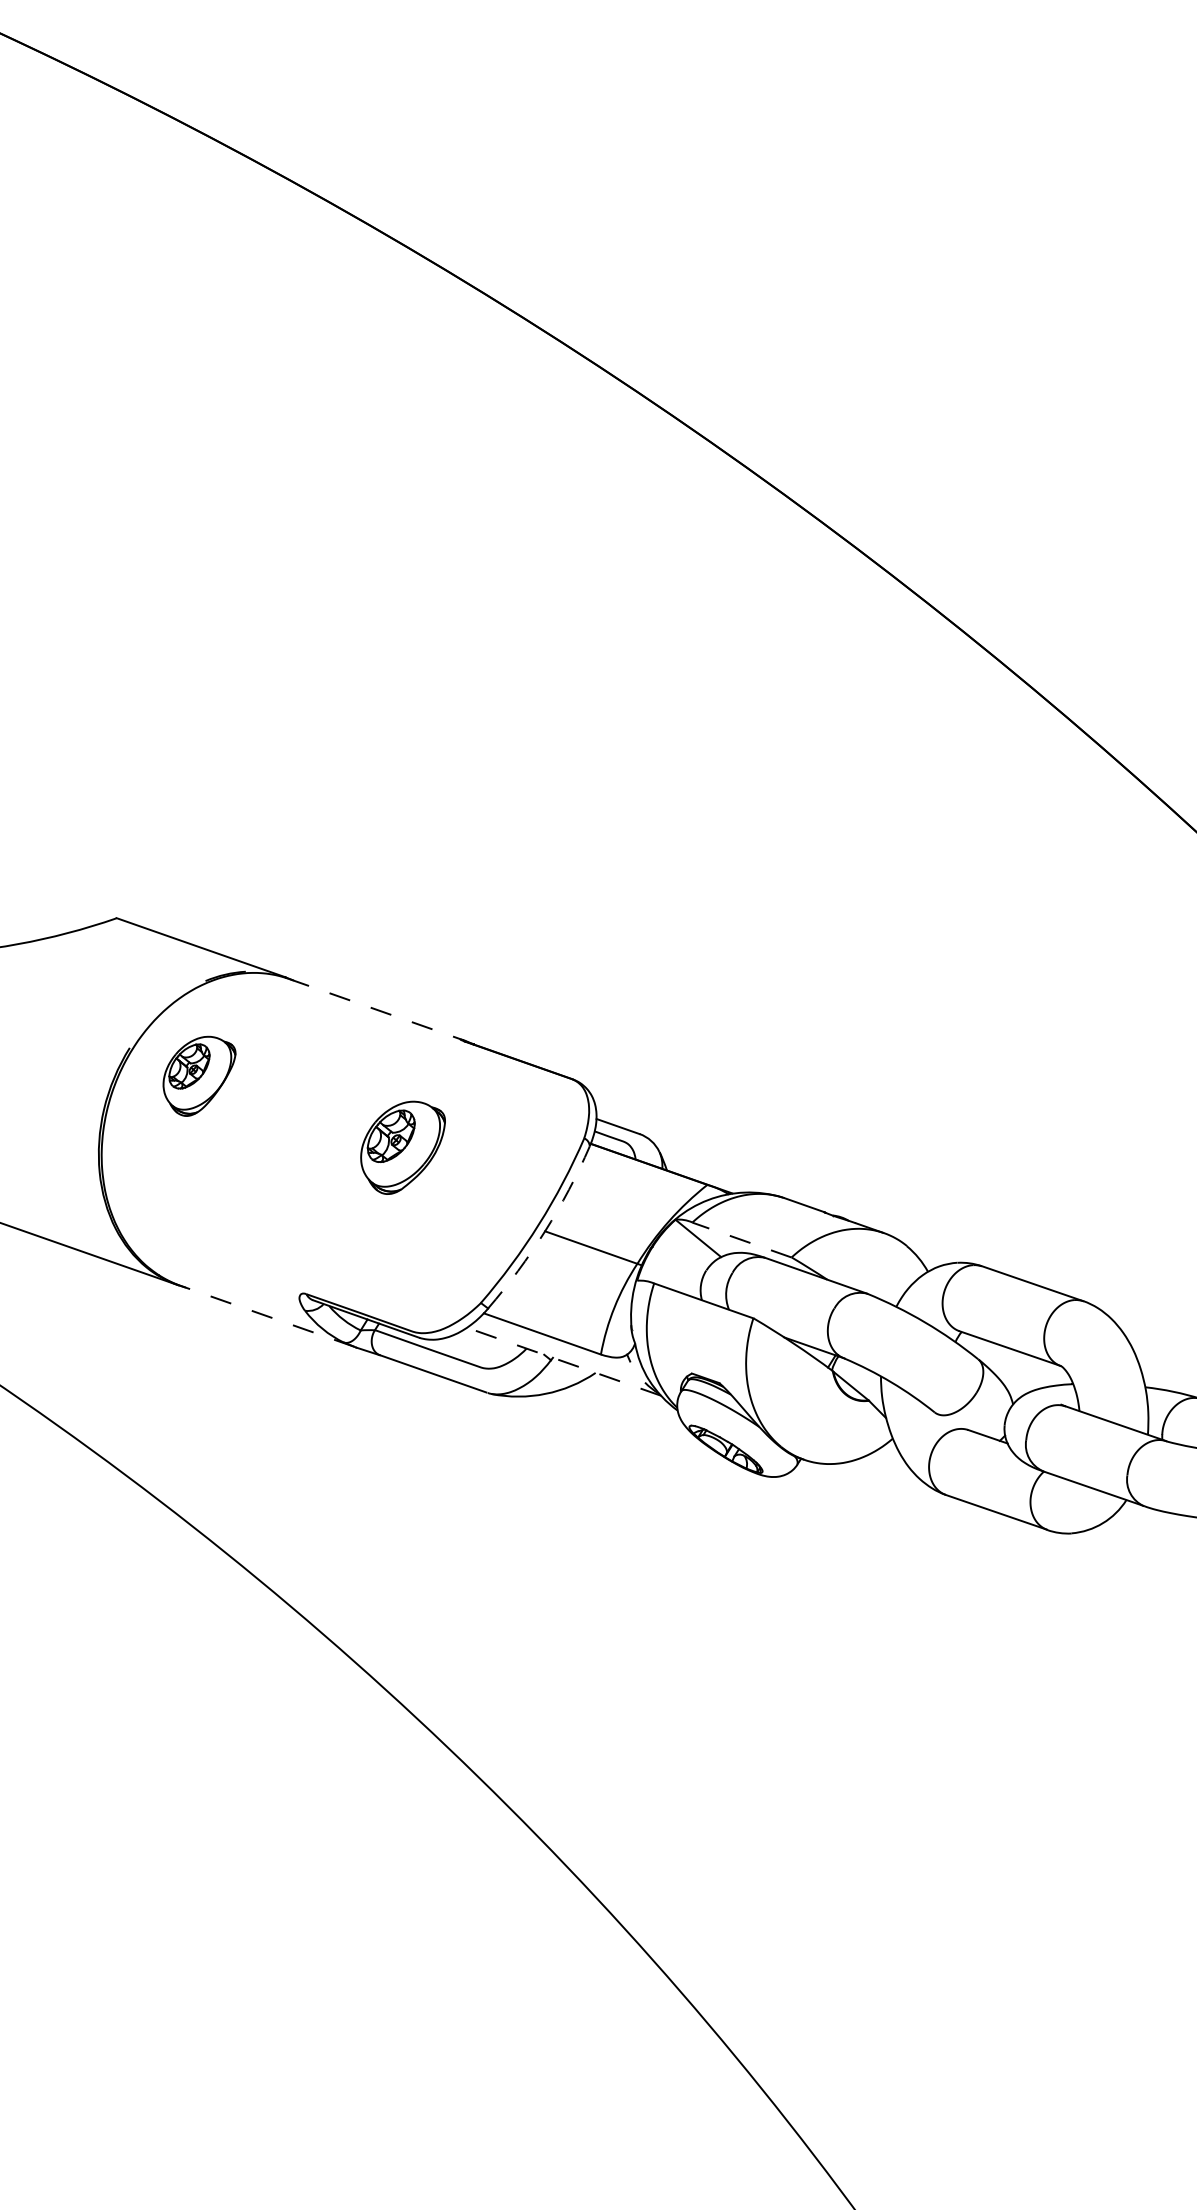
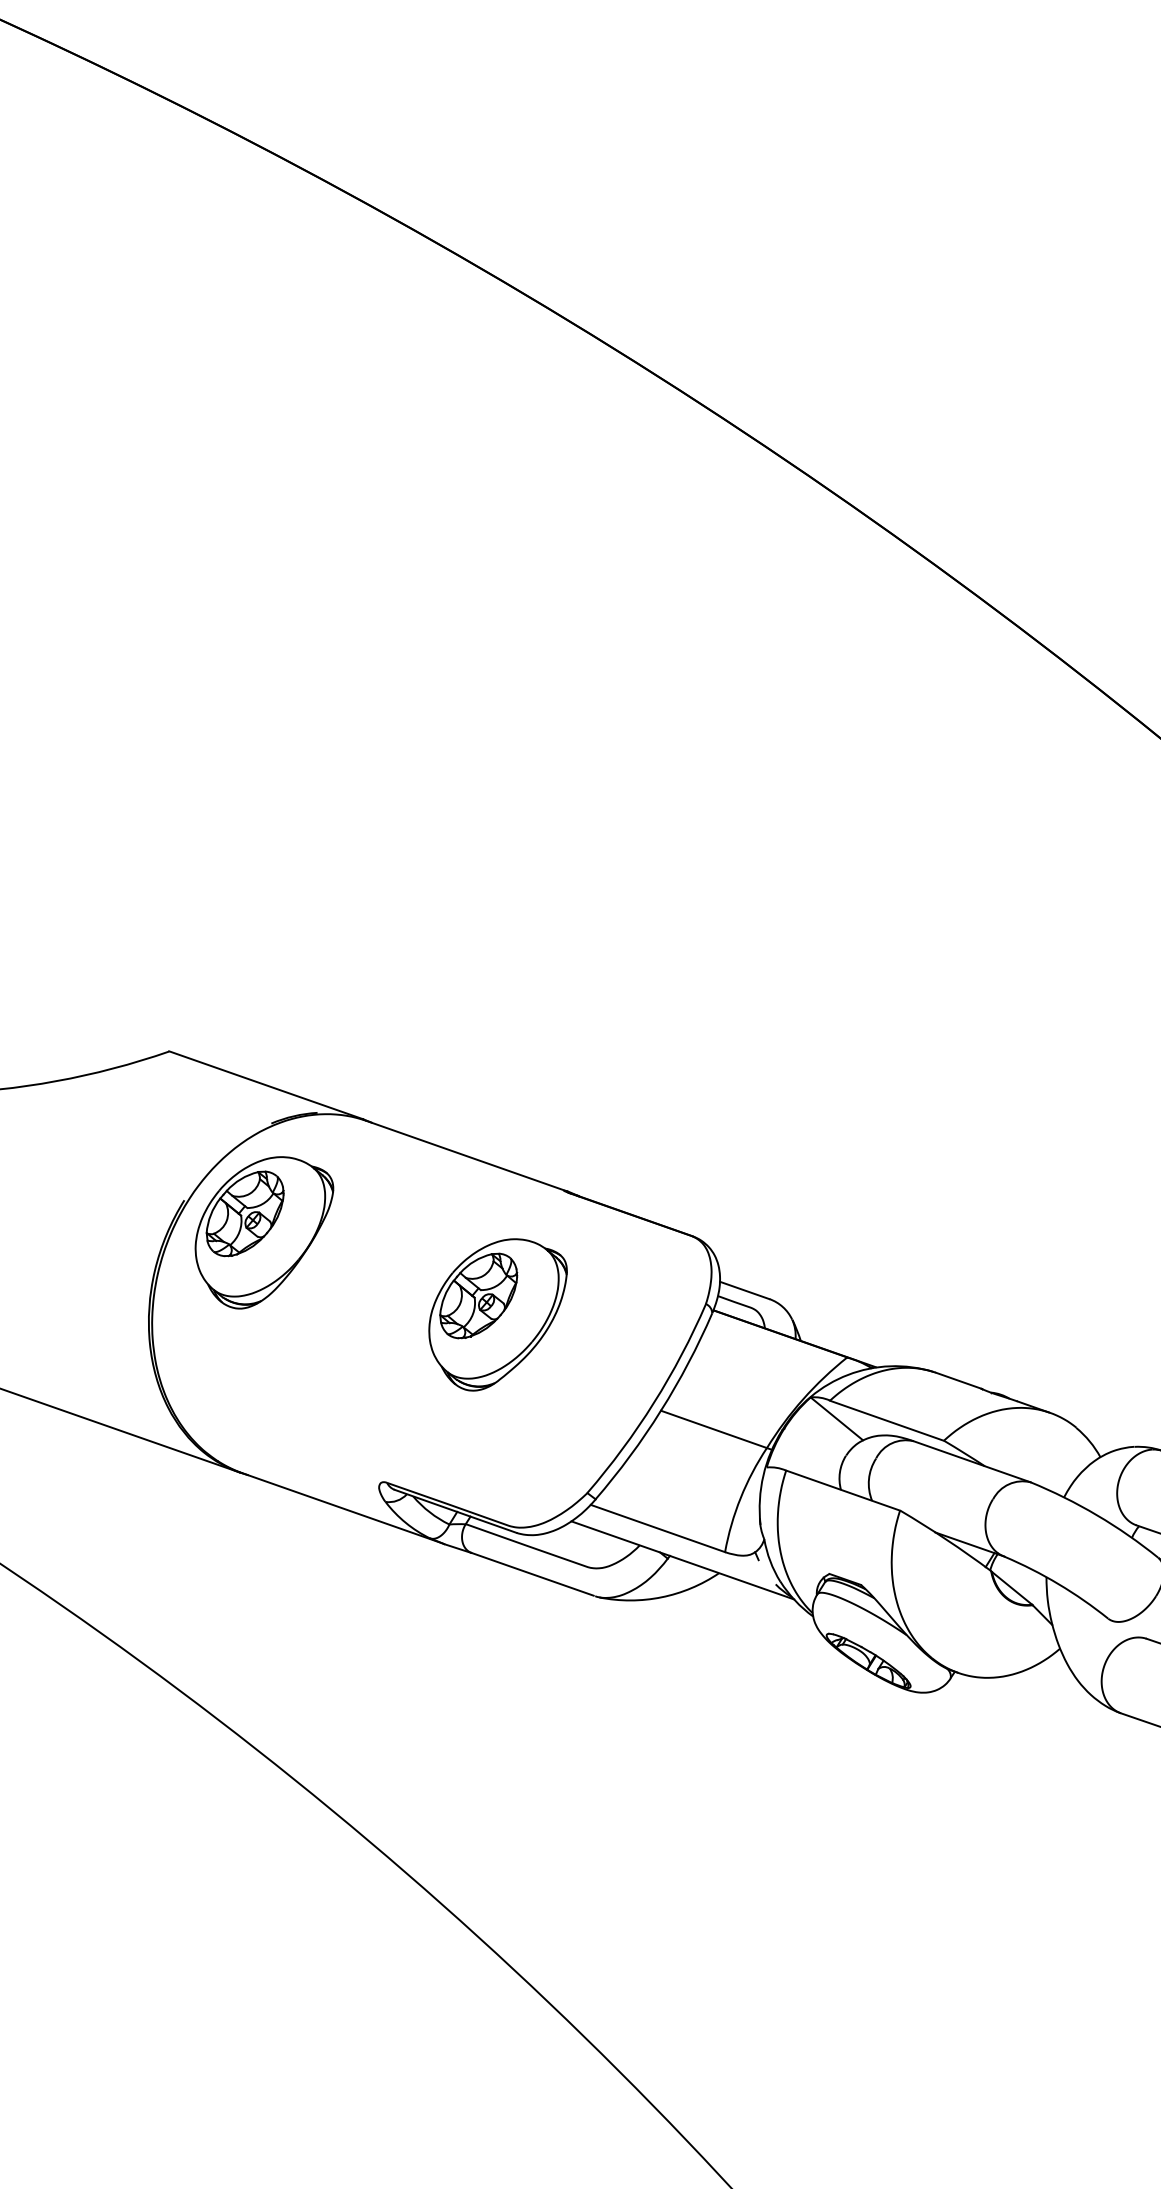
line: (375, 1009) -> (466, 1156), dashed -> solid
part: (199, 1076) -> (264, 1233), size x1.67
part: (402, 1147) -> (497, 1314), size x1.43
arc: (545, 1231) -> (661, 1410), dashed -> solid
line: (741, 1240) -> (886, 1421), dashed -> solid
line: (267, 1316) -> (342, 1508), dashed -> solid
line: (564, 1361) -> (683, 1560), dashed -> solid

